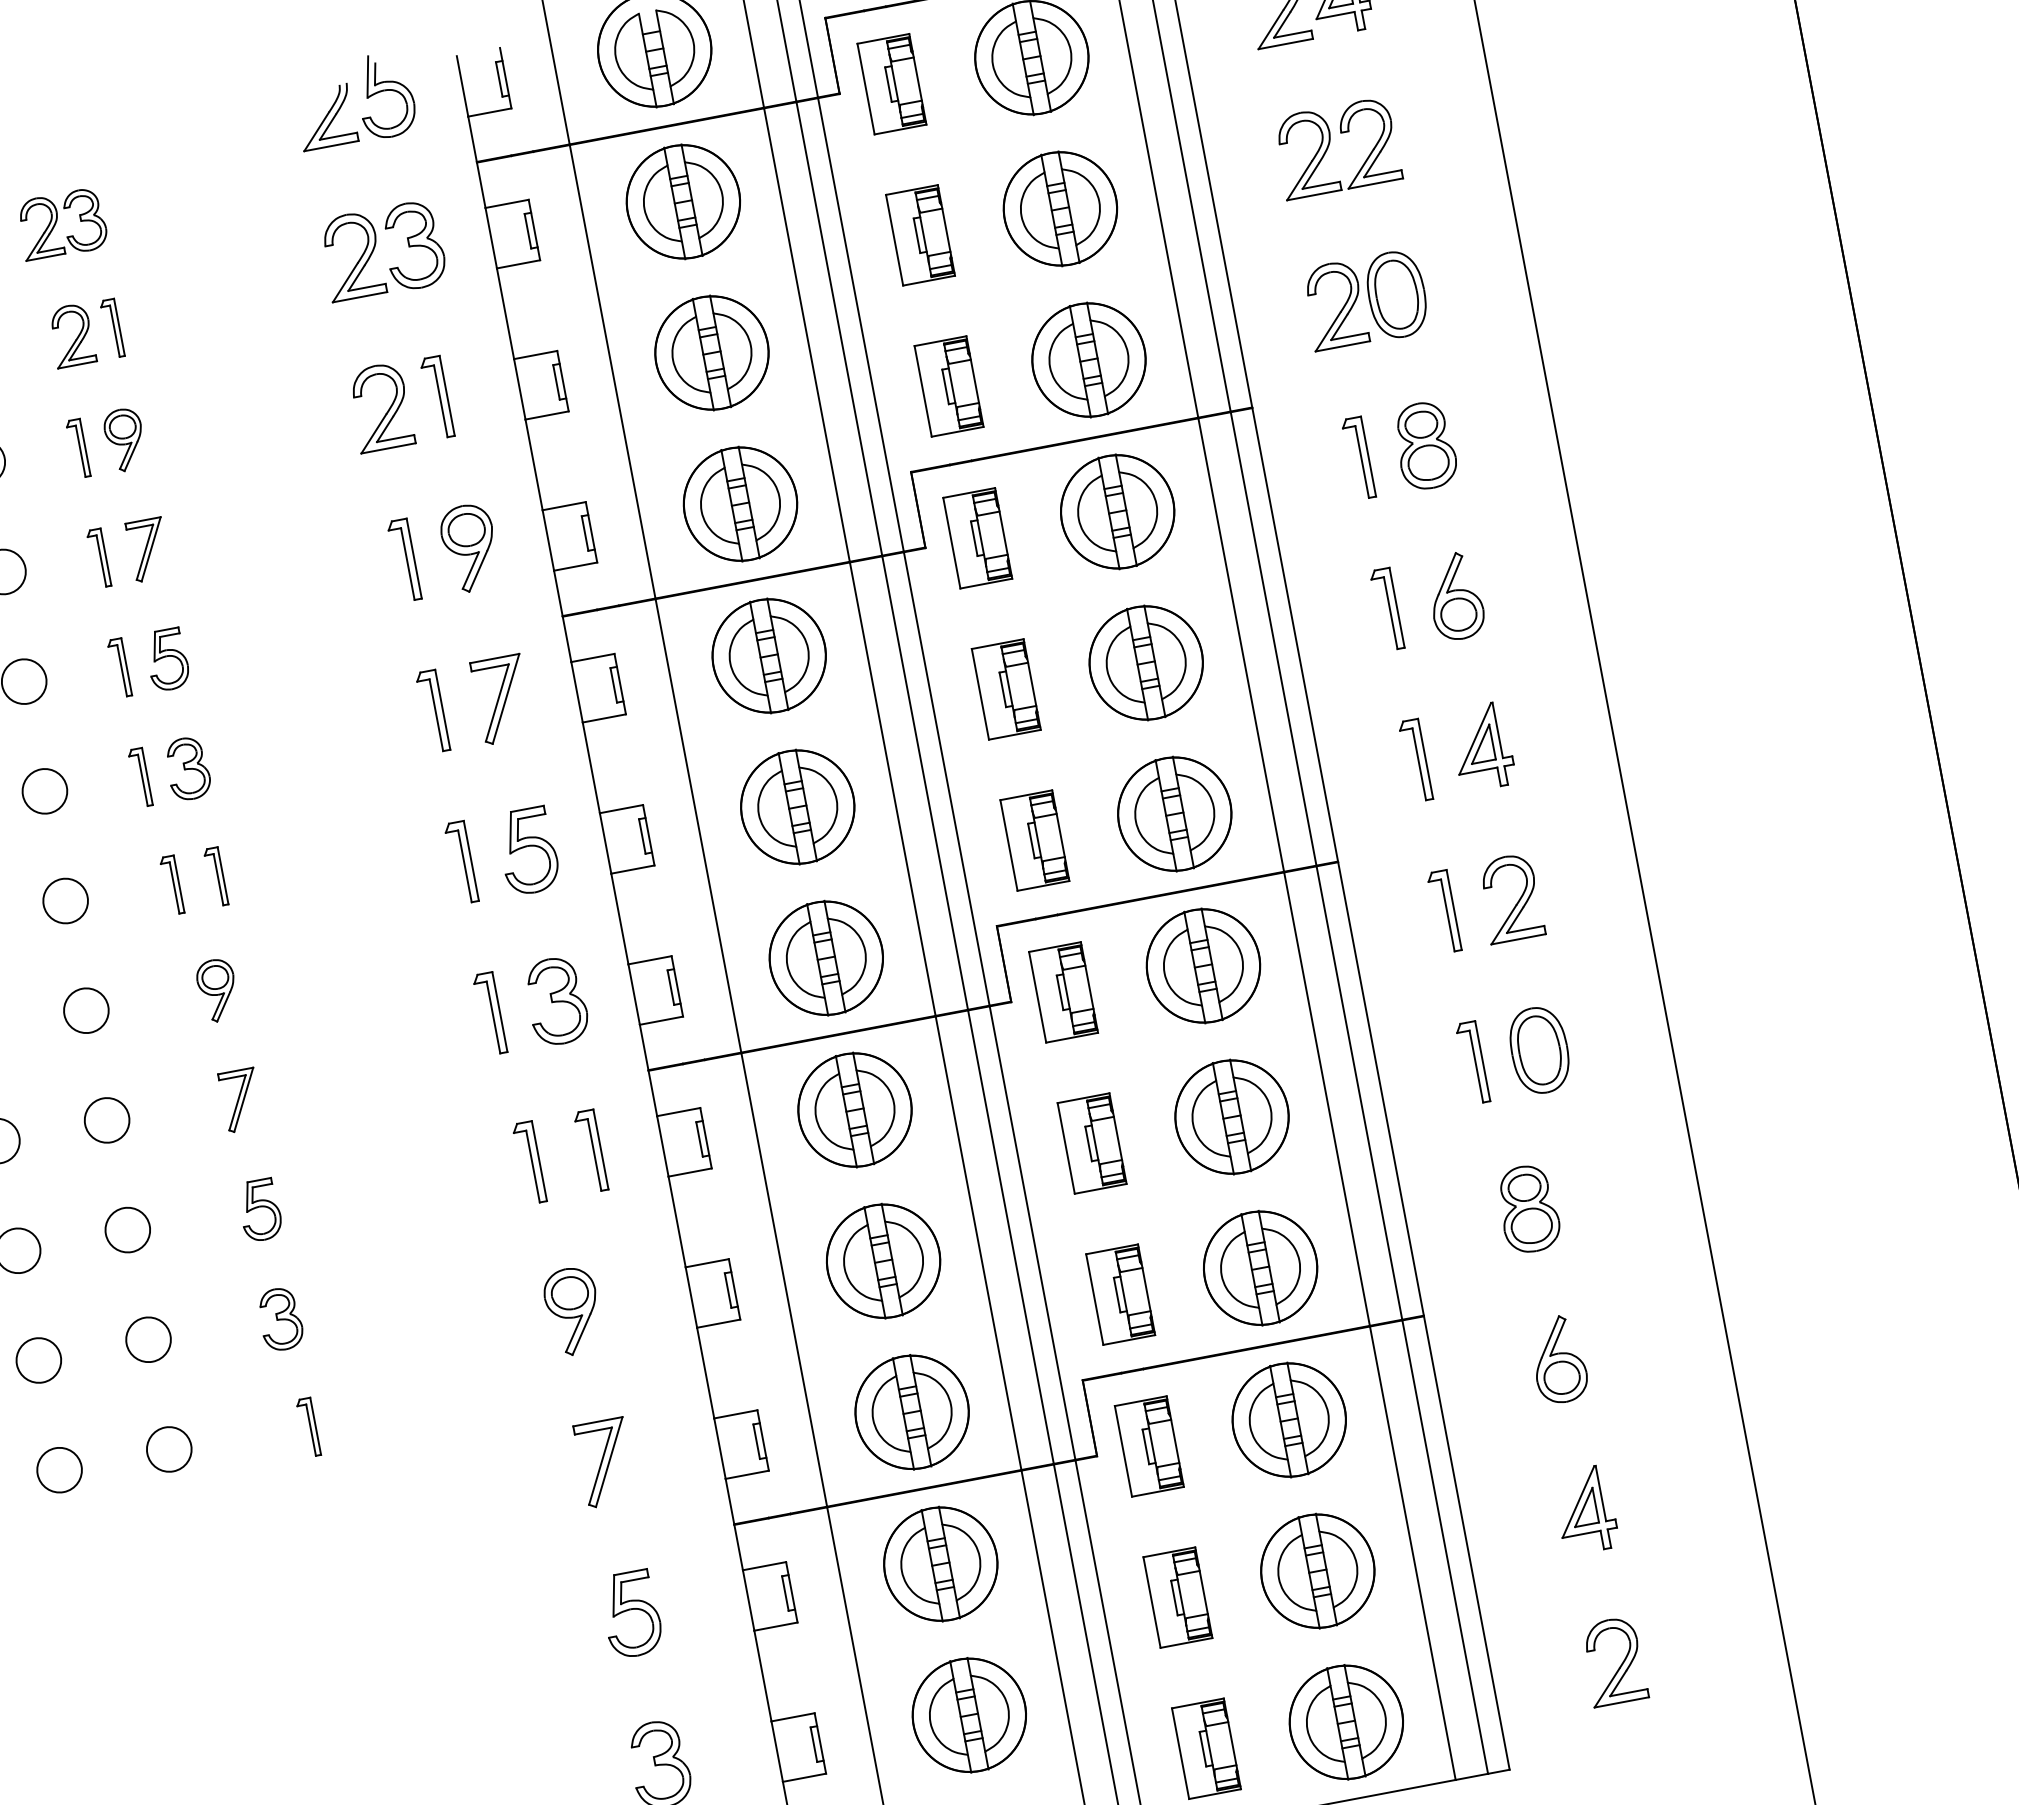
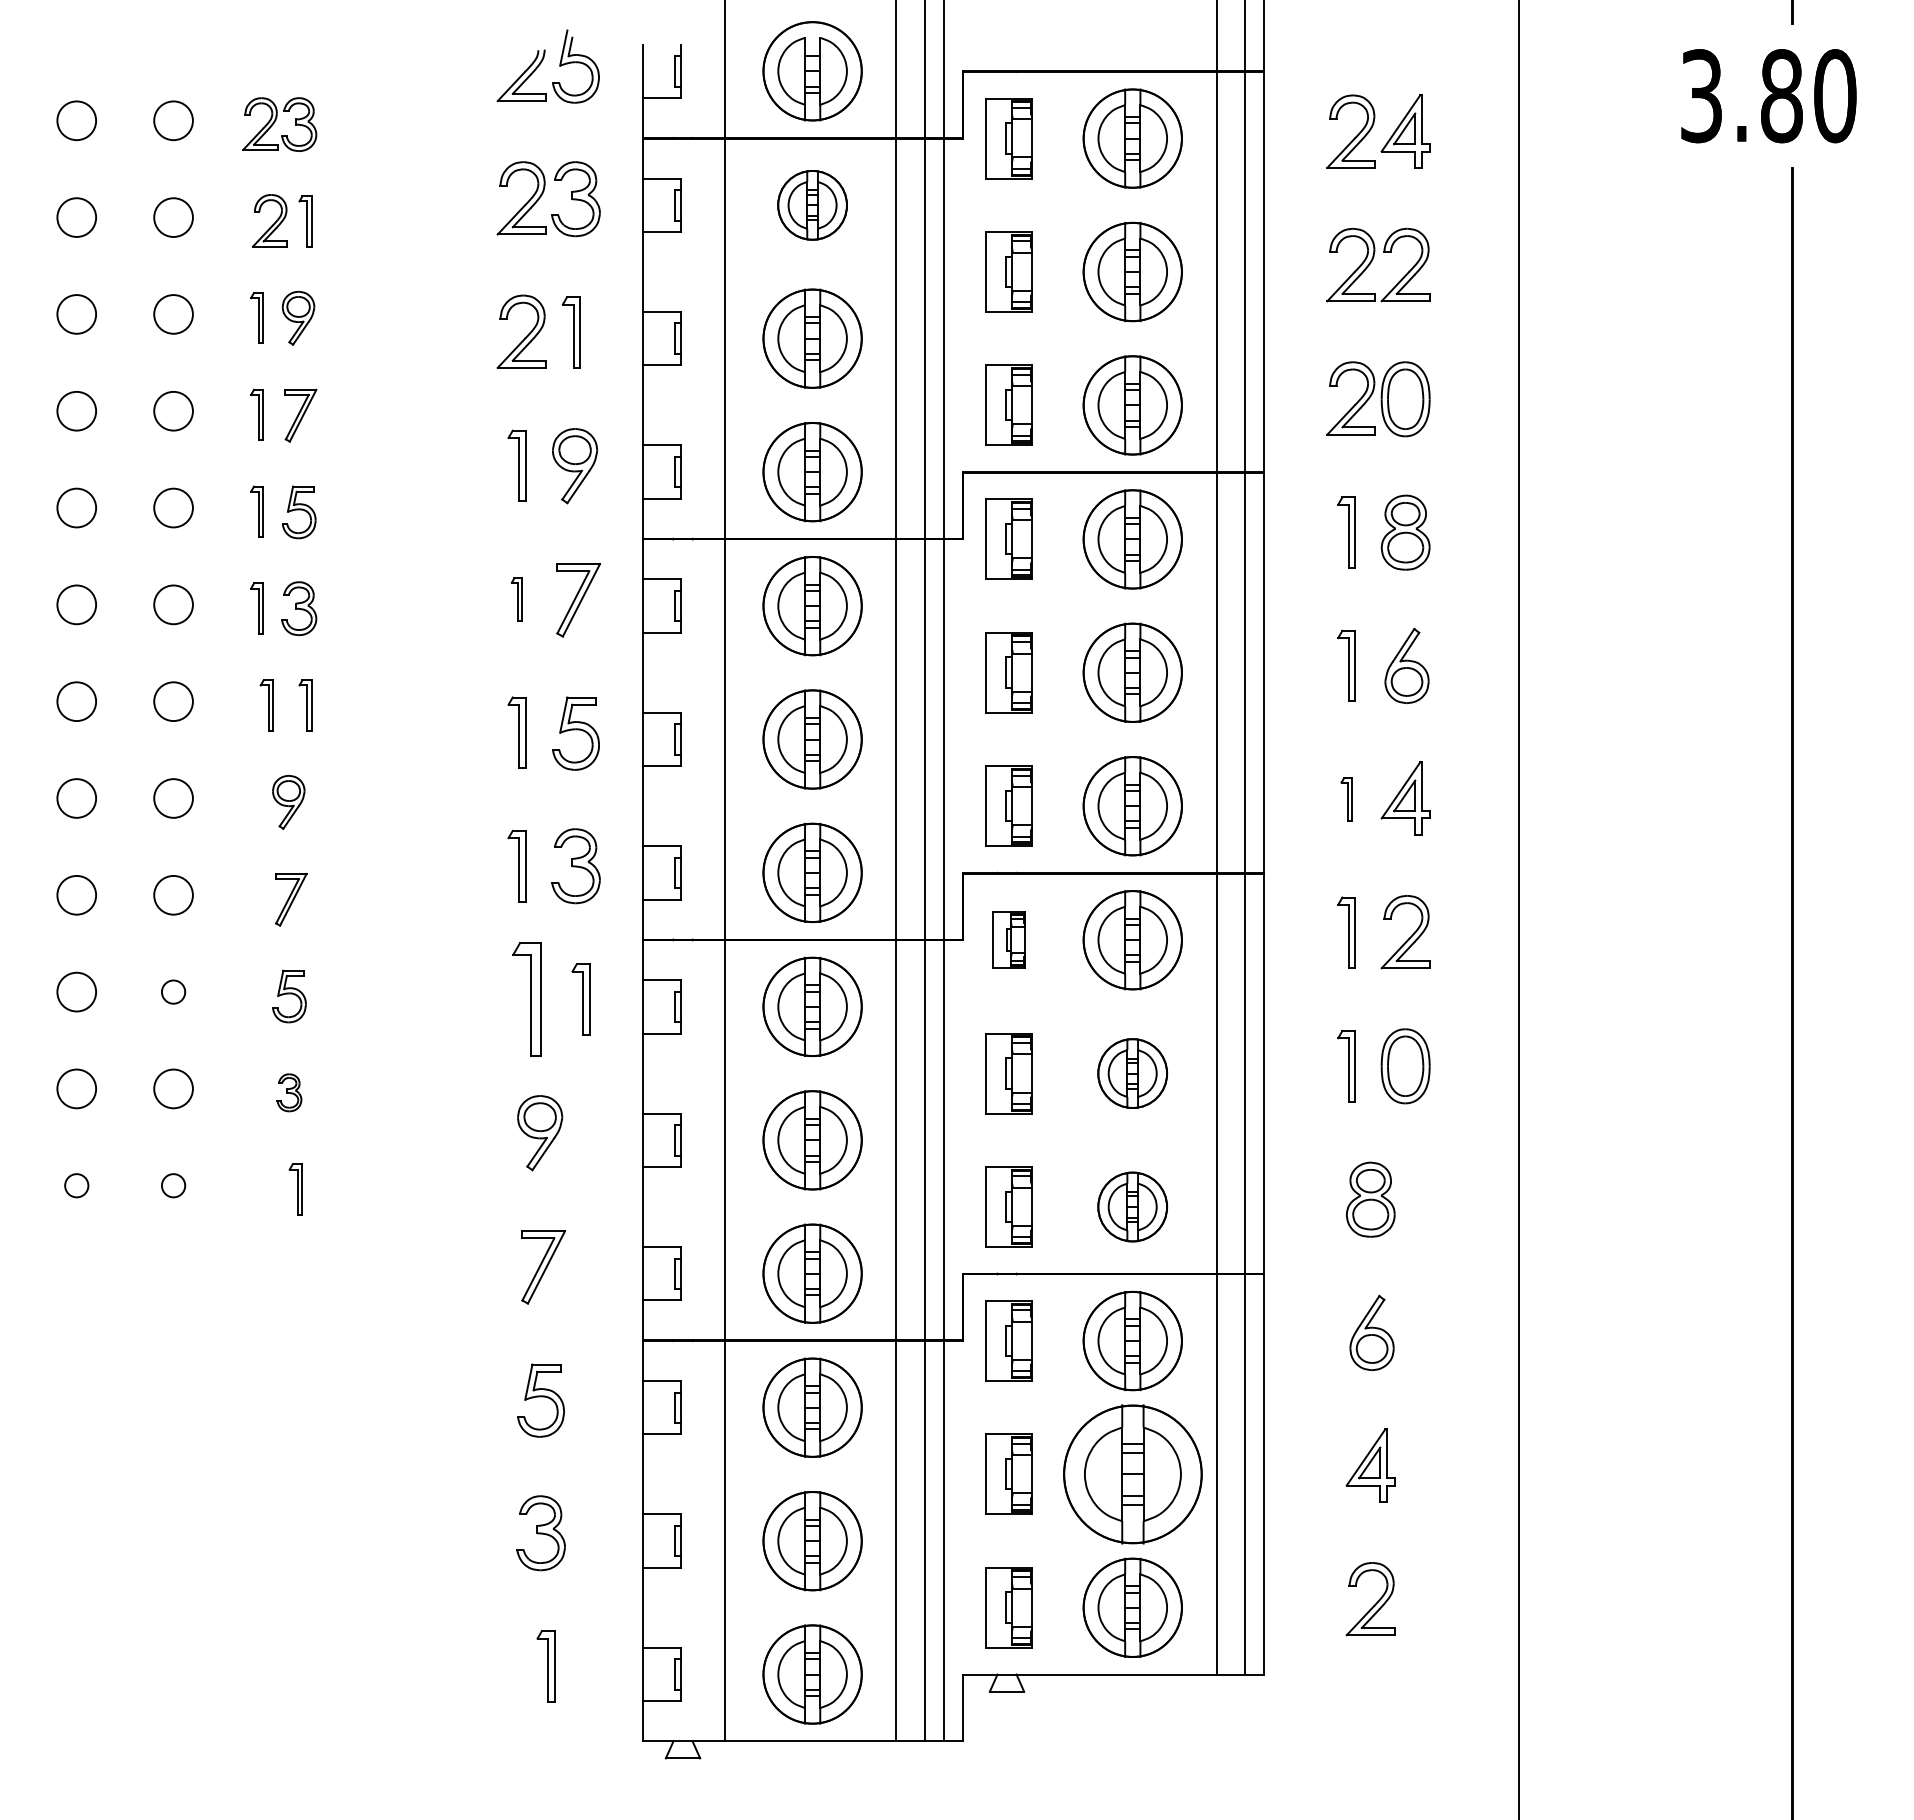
part: (683, 202) -> (812, 205), size x0.7
part: (432, 711) -> (516, 599), size x0.6
part: (1415, 760) -> (1346, 799), size x0.6
part: (1062, 991) -> (1008, 939), size x0.7
part: (1231, 1117) -> (1132, 1073), size x0.7
part: (529, 1162) -> (526, 999), size x1.6
circle: (127, 1229) -> (173, 991), size x0.6
part: (1260, 1267) -> (1132, 1206), size x0.7
part: (280, 1319) -> (289, 1092), size x0.7
circle: (169, 1449) -> (173, 1185), size x0.6
circle: (59, 1469) -> (76, 1185), size x0.6
part: (1317, 1571) -> (1132, 1474), size x1.4

